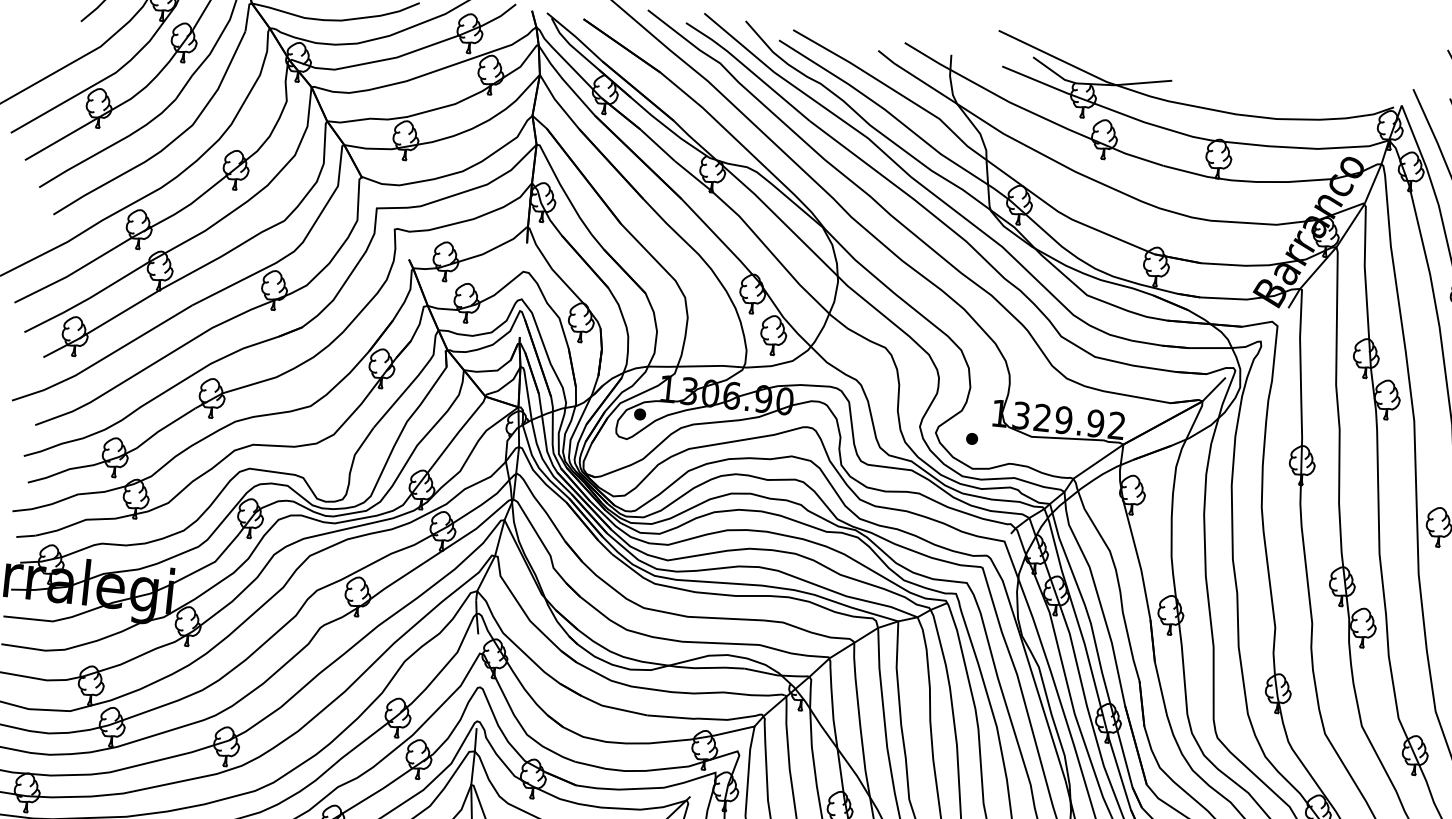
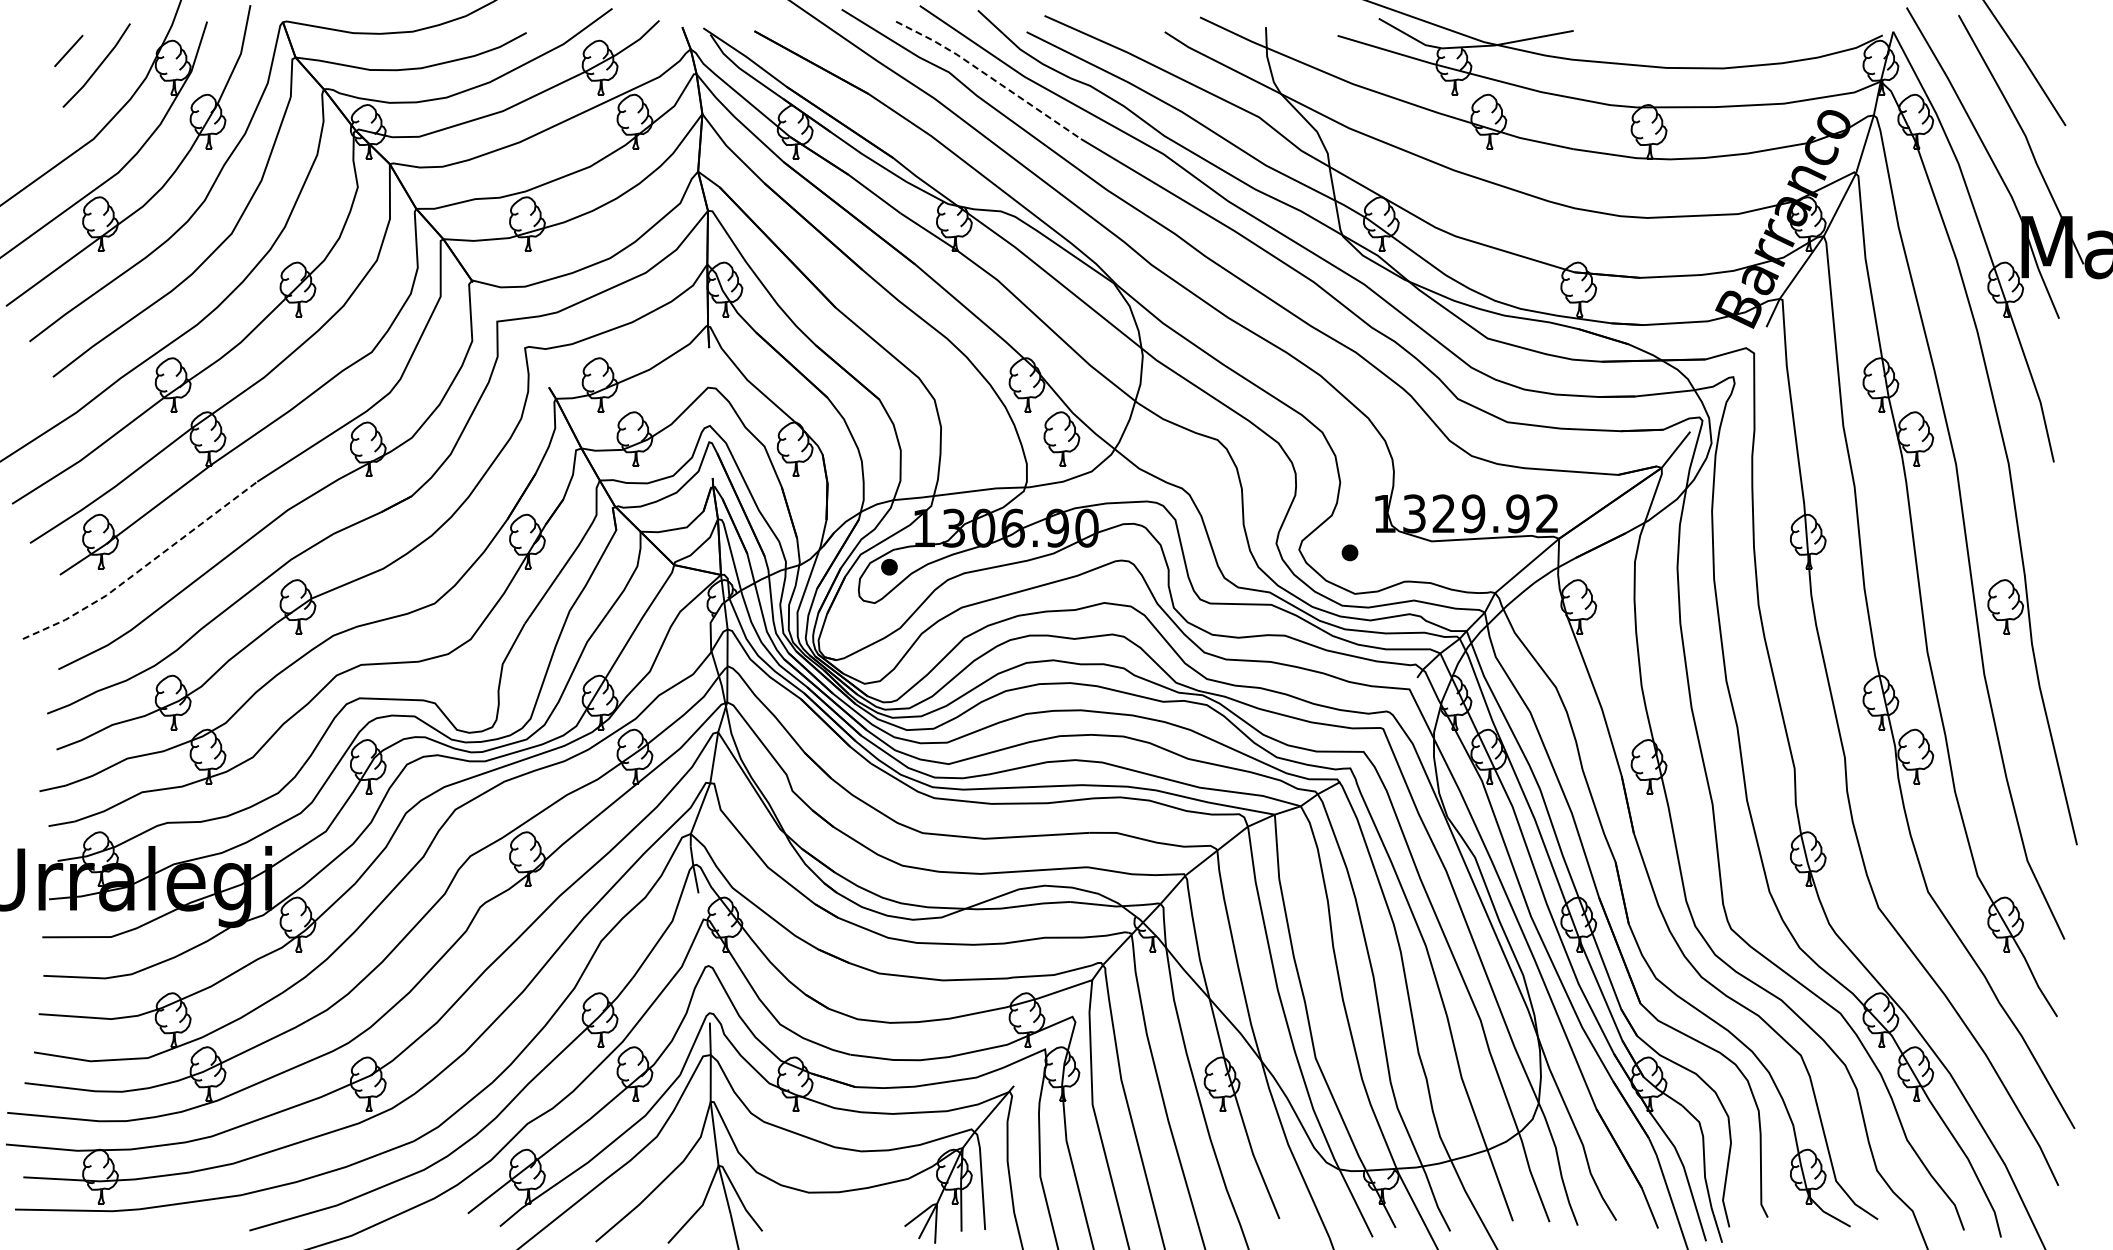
line: (749, 69) -> (989, 76), solid -> dashed
line: (104, 358) -> (143, 567), solid -> dashed

